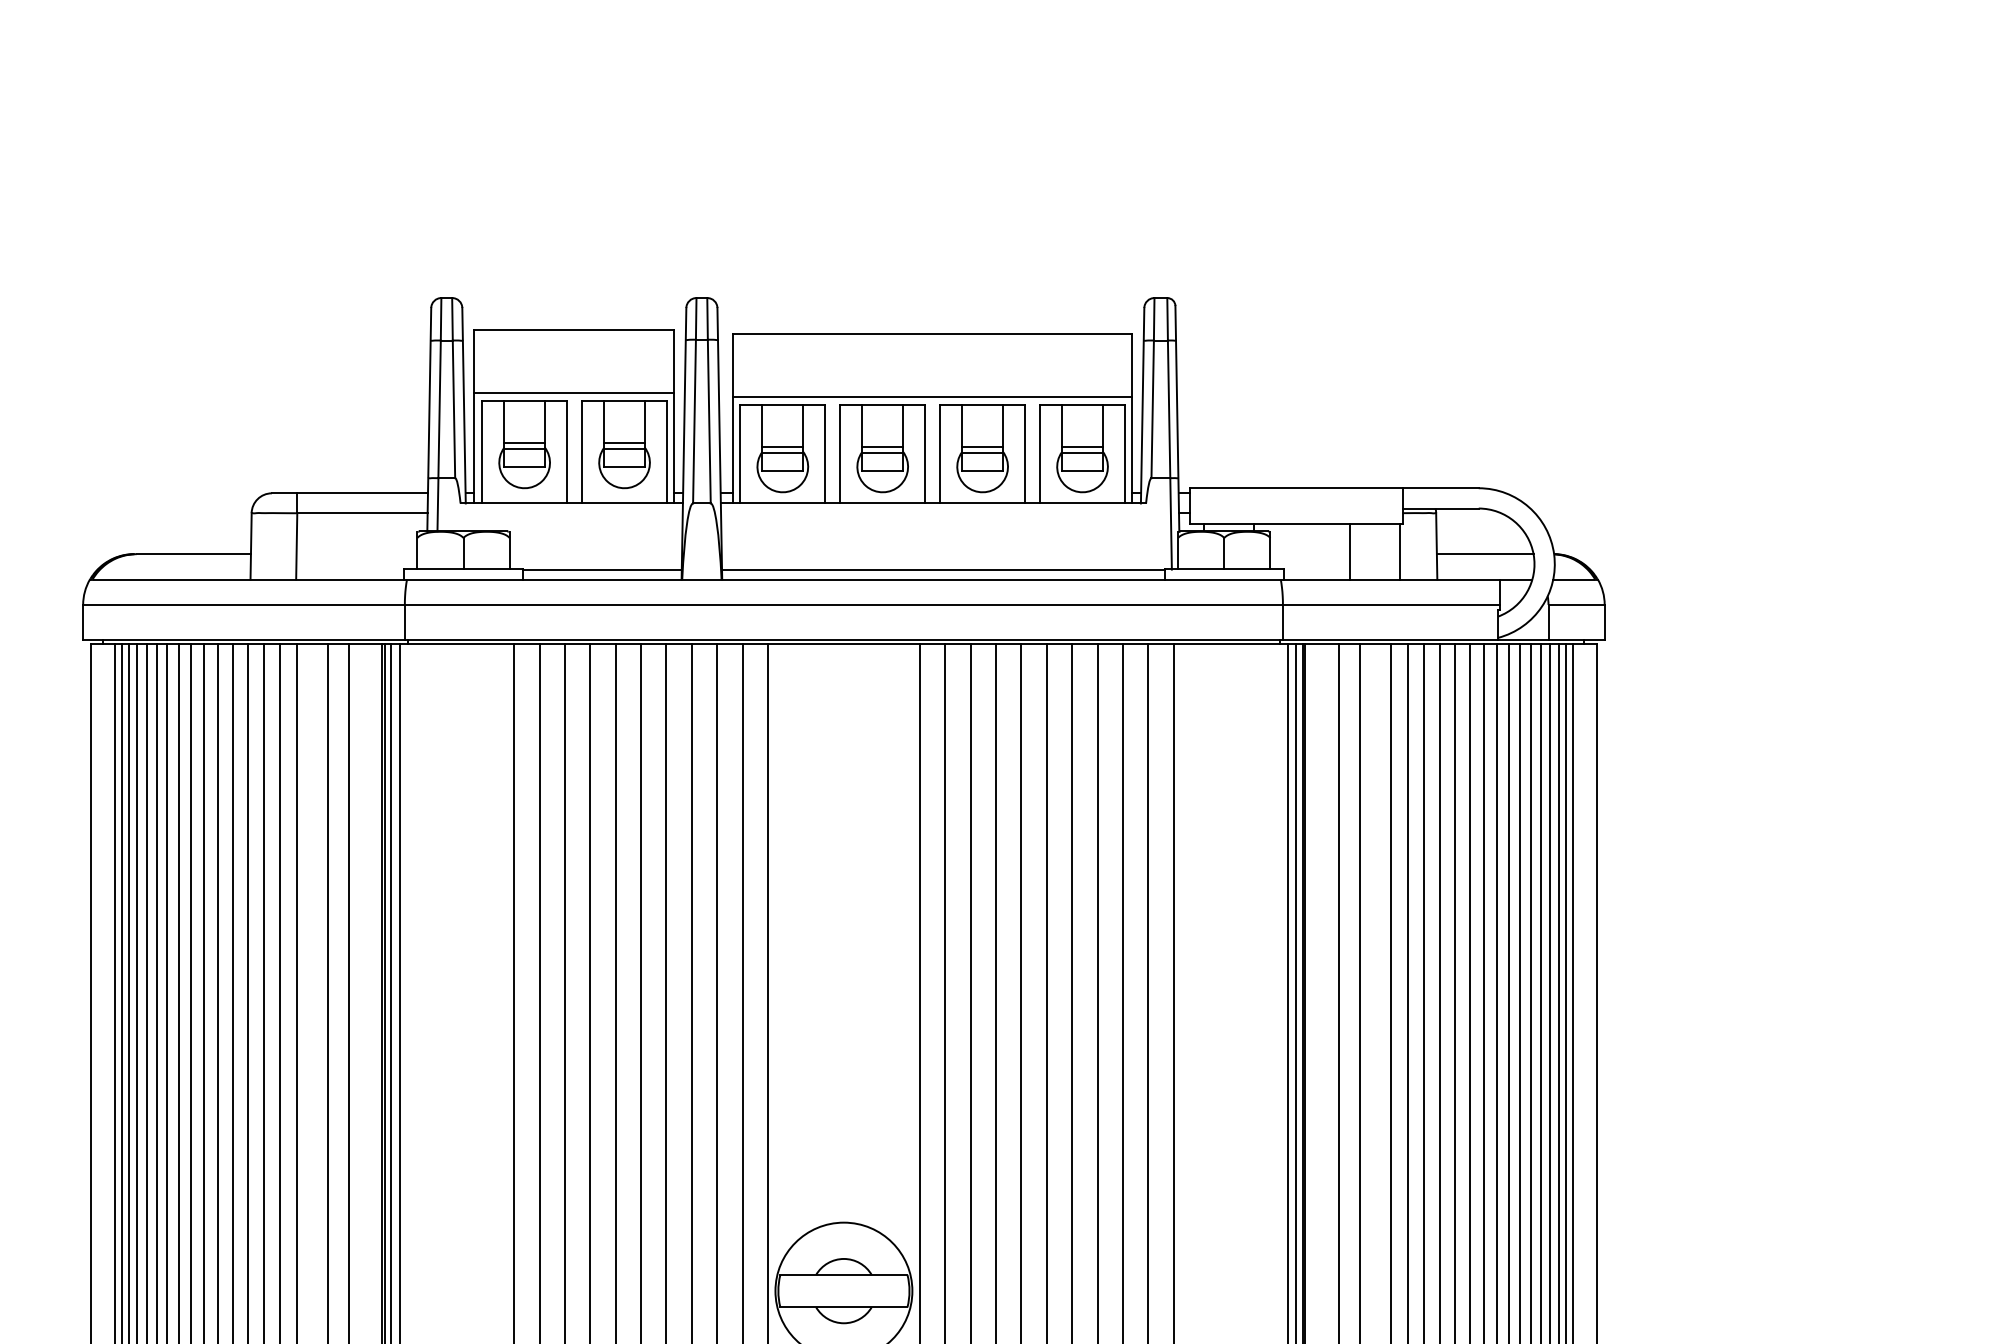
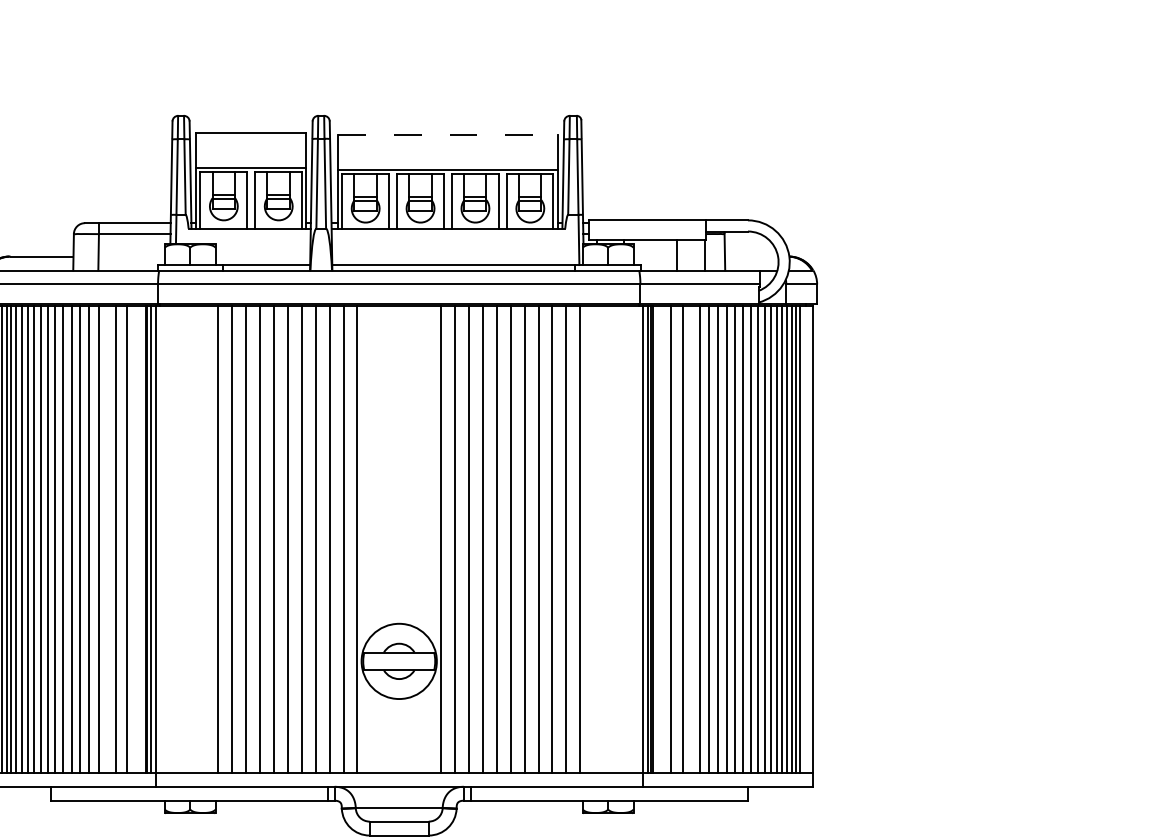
line: (931, 333) -> (447, 135), solid -> dashed
line: (1485, 554) -> (751, 256), removed

